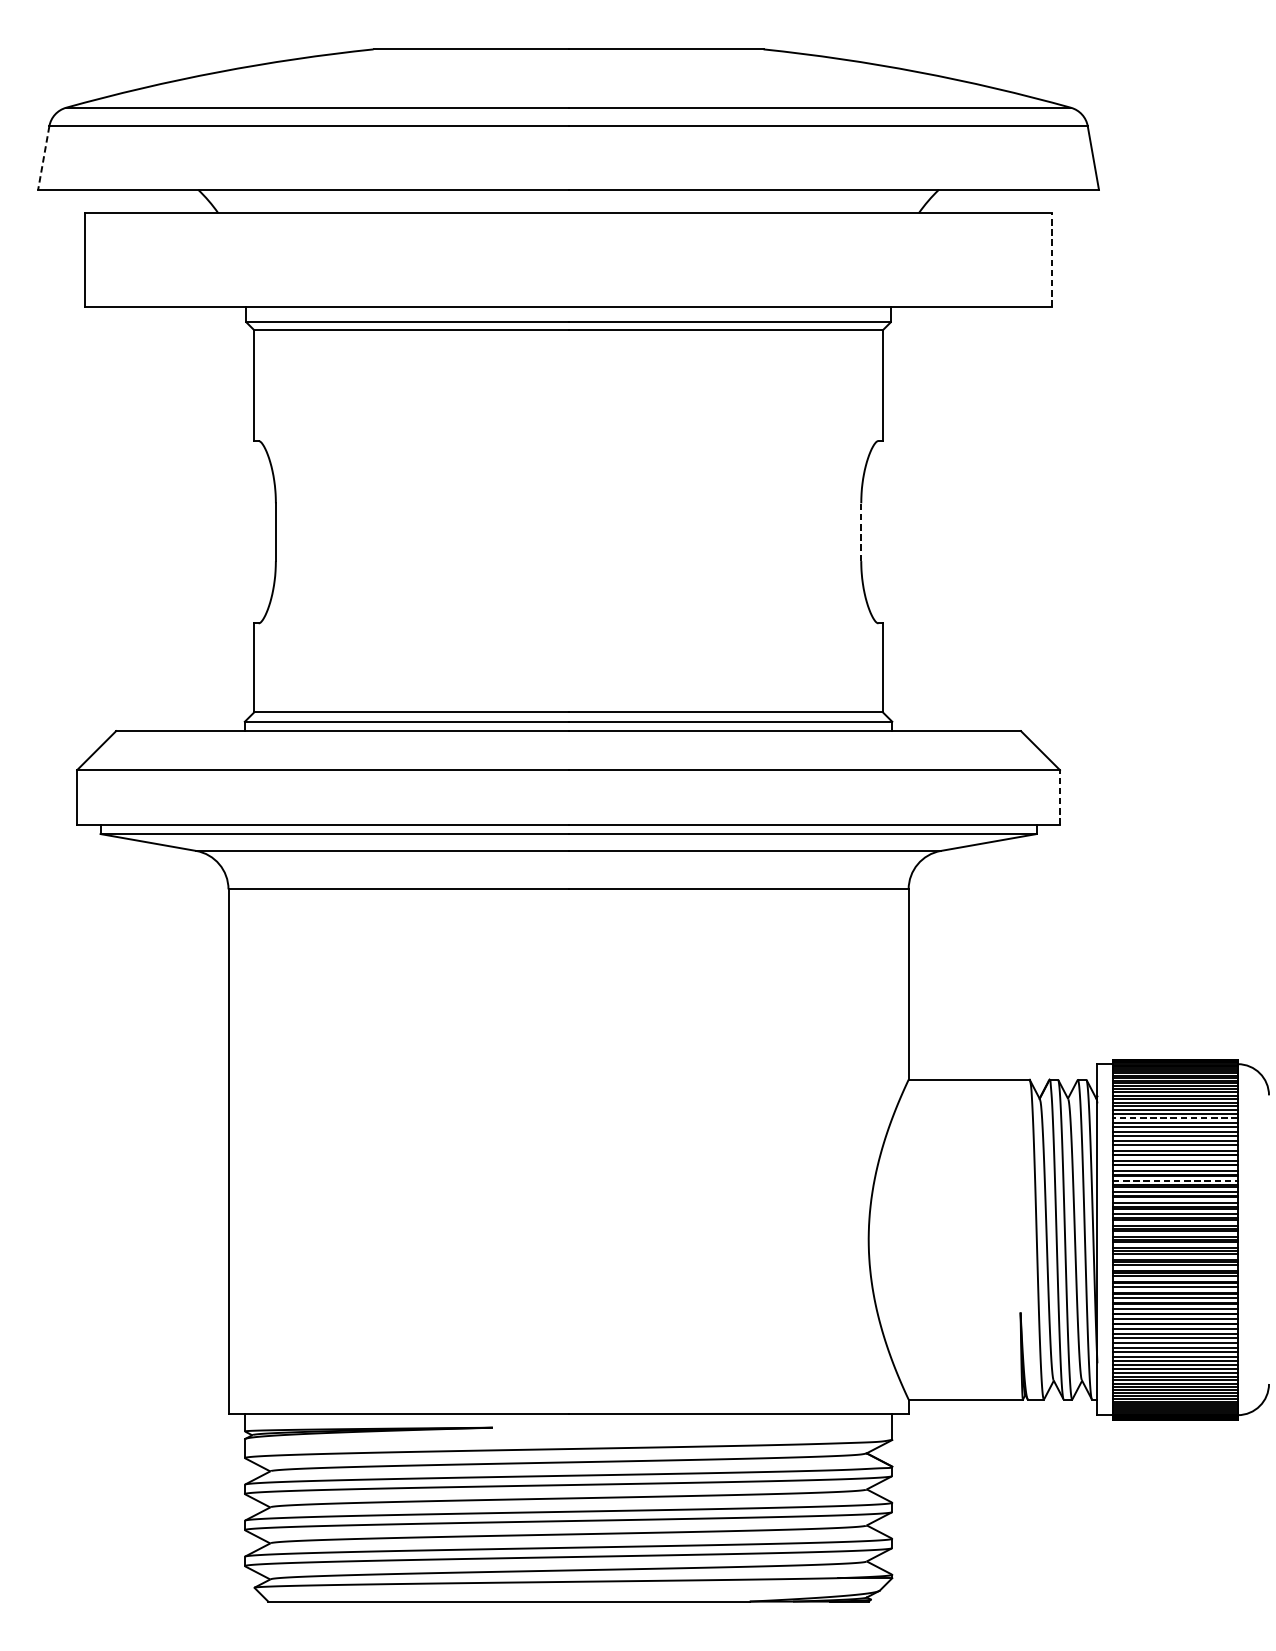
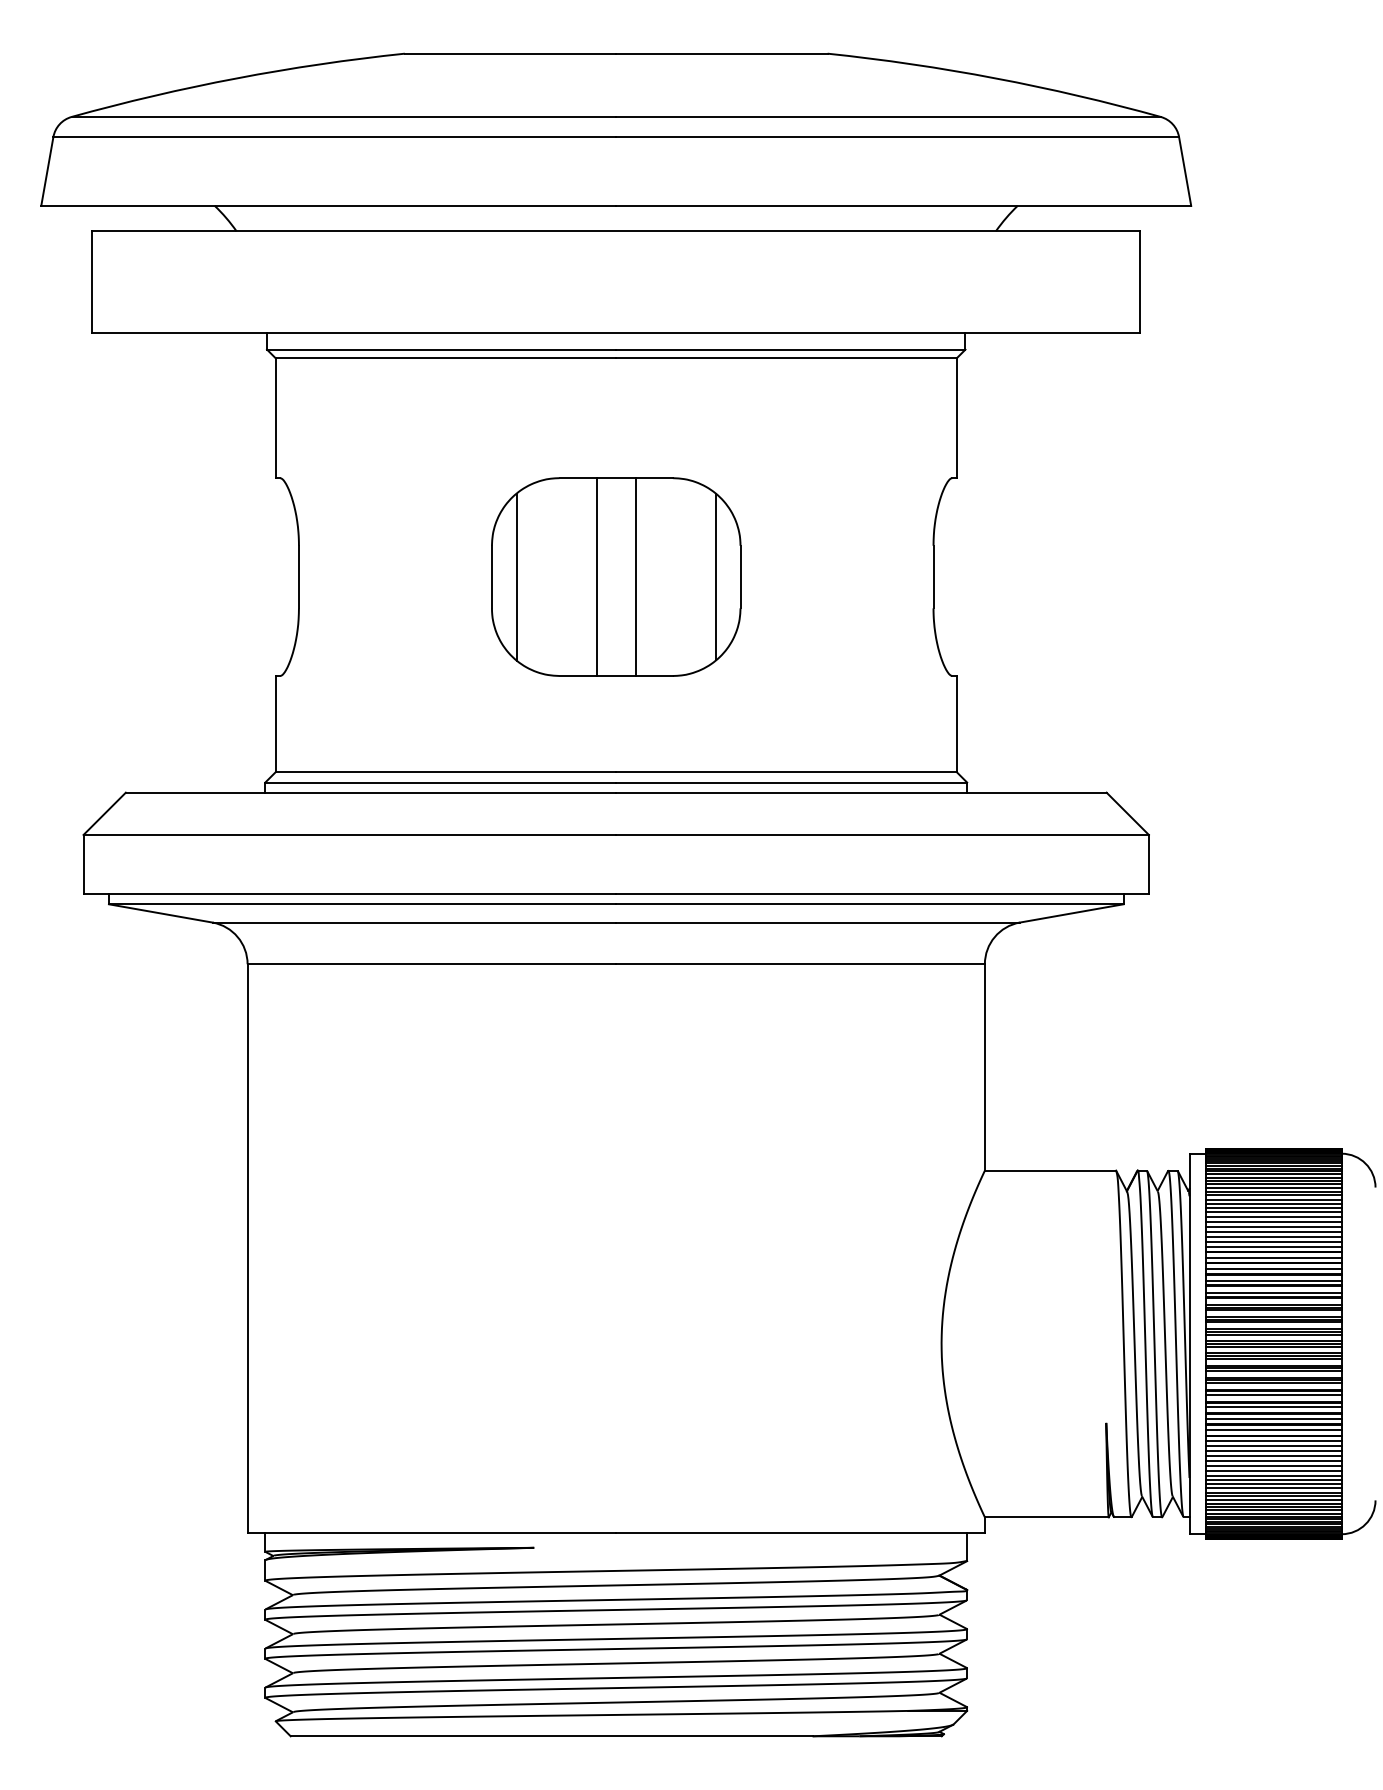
line: (43, 158) -> (47, 171), dashed -> solid
line: (1052, 259) -> (1140, 281), dashed -> solid
part: (568, 531) -> (616, 576), added
line: (861, 531) -> (933, 576), dashed -> solid
line: (1059, 797) -> (1148, 864), dashed -> solid
line: (1175, 1118) -> (1274, 1212), dashed -> solid
line: (1175, 1181) -> (1274, 1280), dashed -> solid

